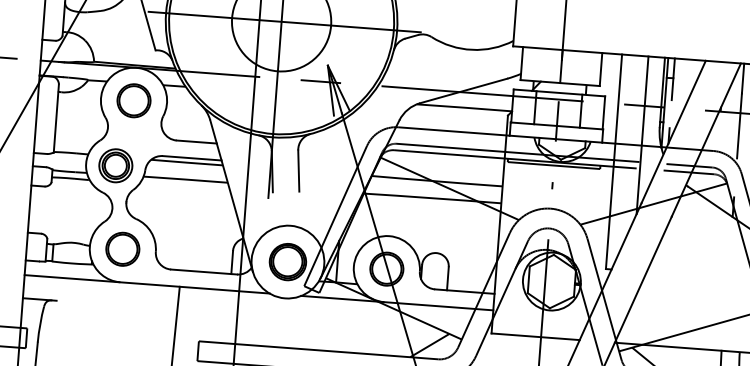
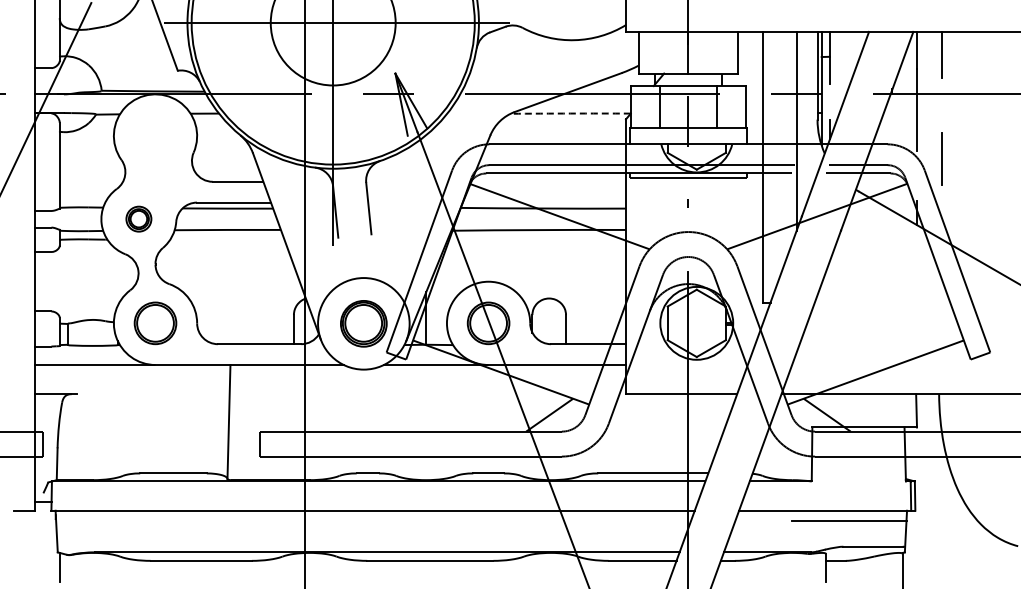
part: (134, 100) -> (155, 135), removed
arc: (464, 107) -> (570, 113), solid -> dashed
part: (115, 165) -> (138, 218), size x0.6

